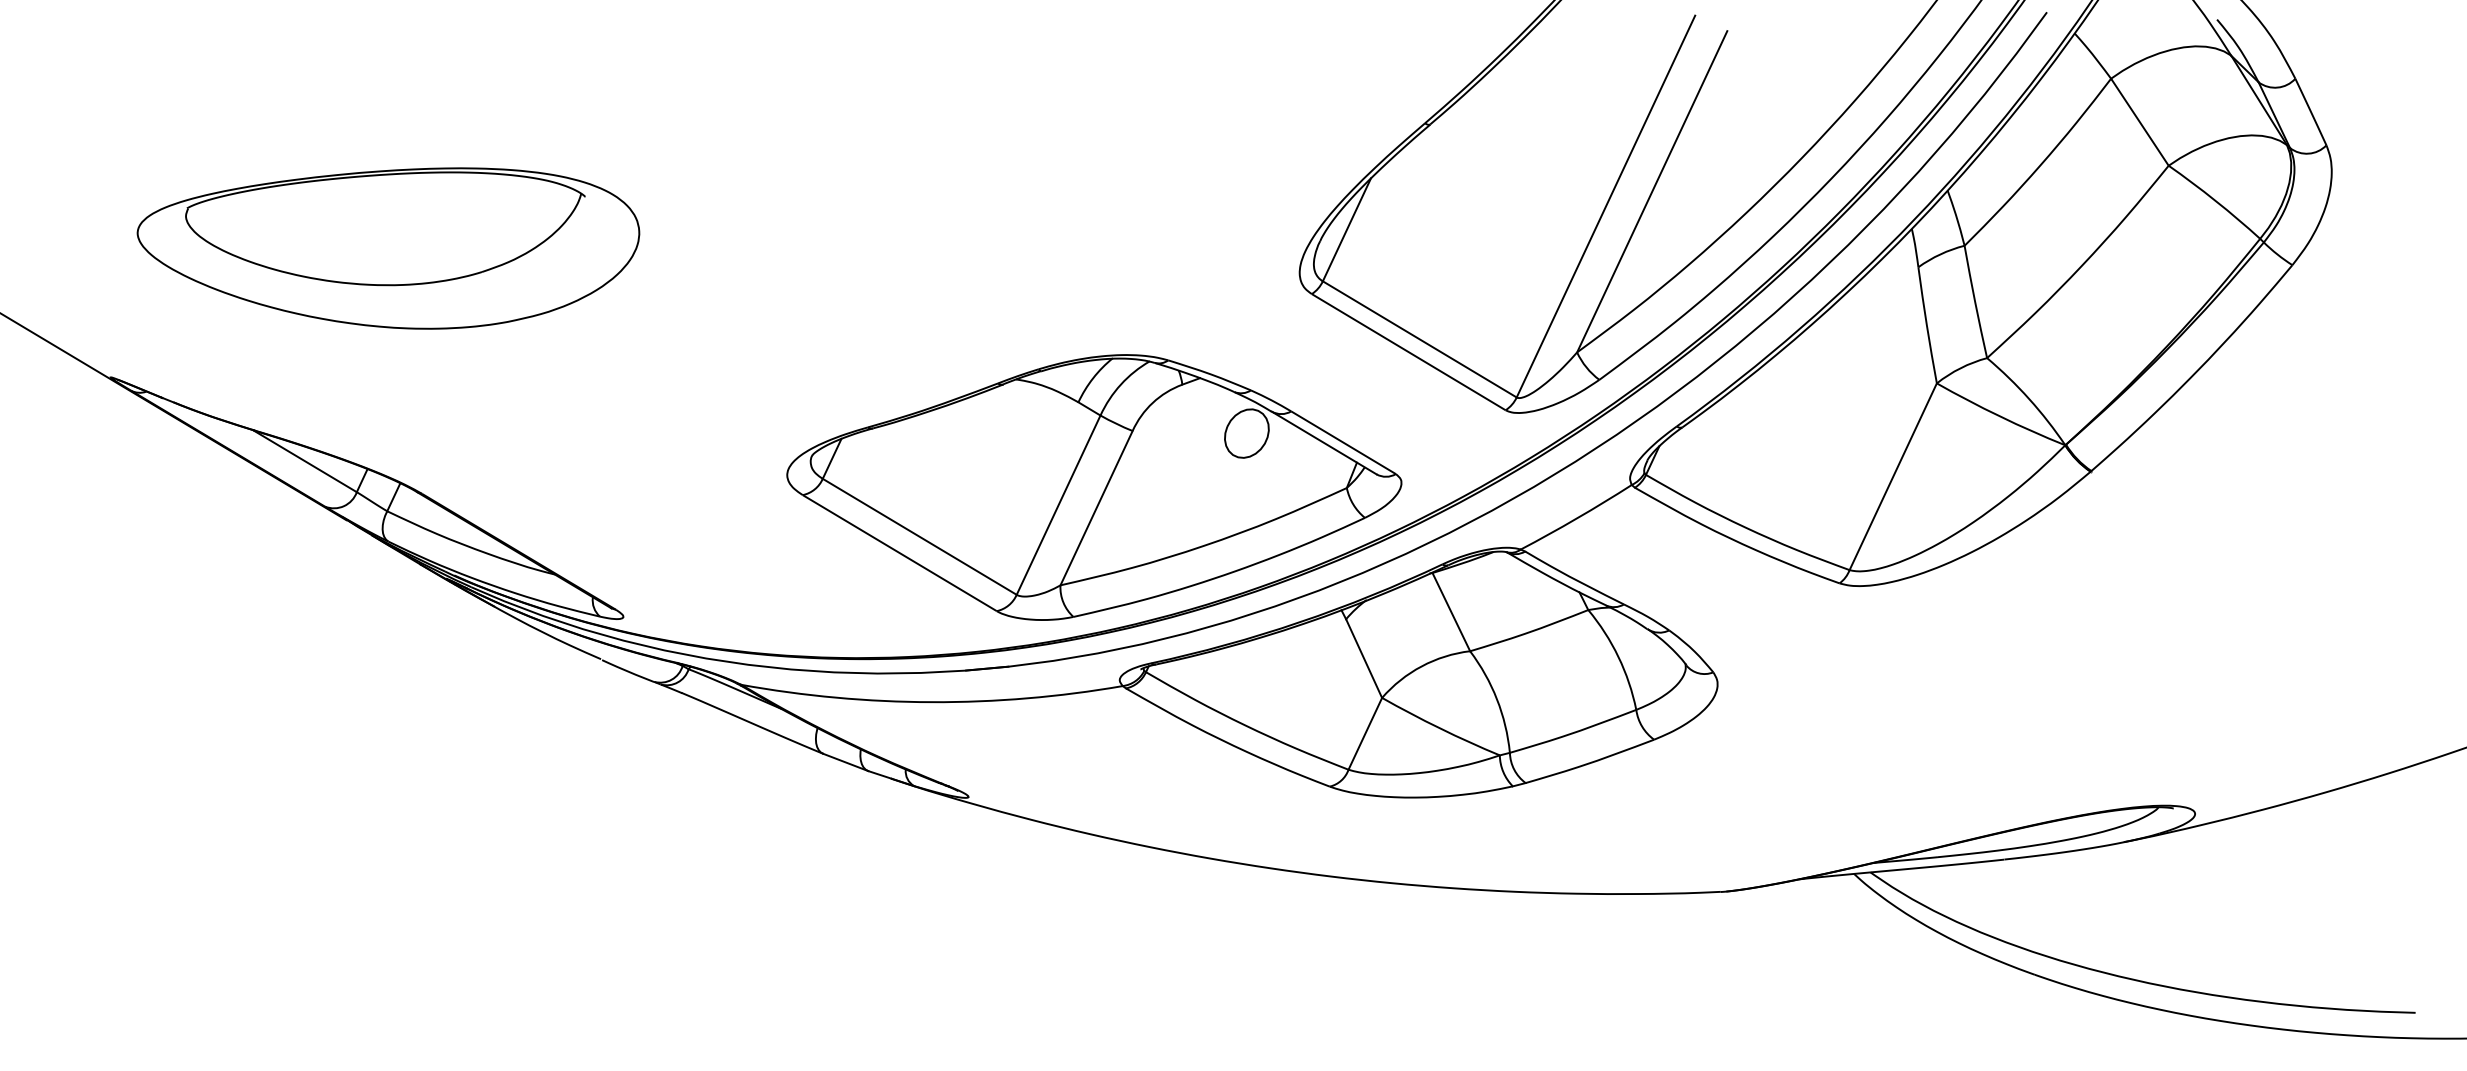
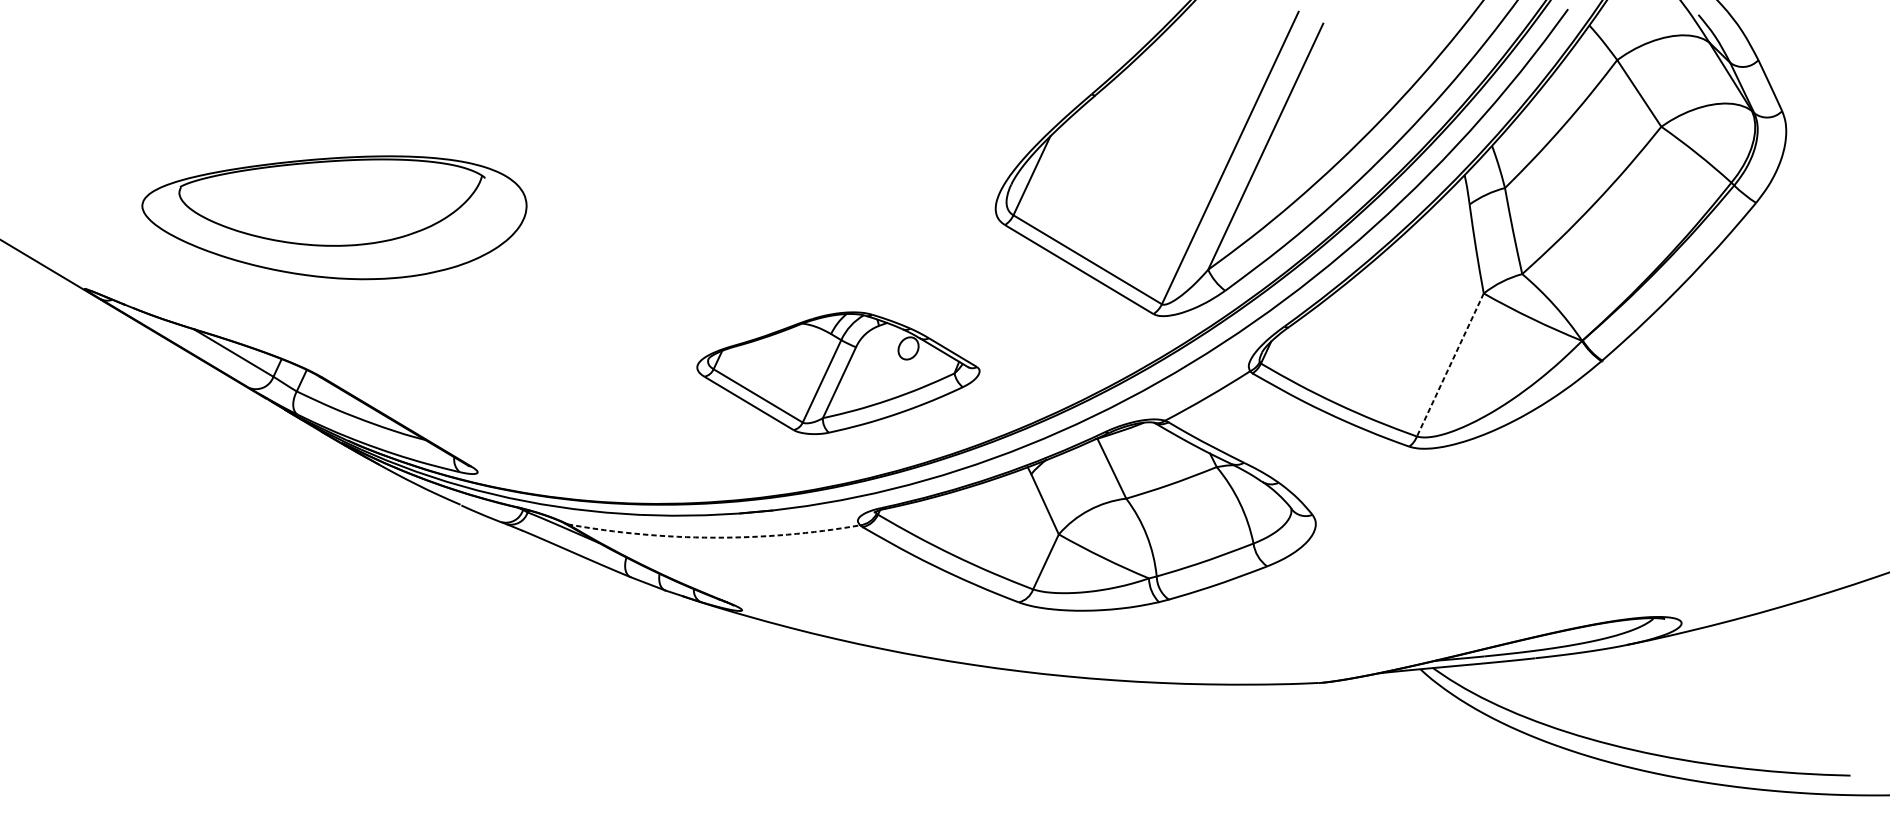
part: (388, 248) -> (334, 217), moved
line: (1893, 477) -> (1450, 365), solid -> dashed
part: (1094, 487) -> (838, 373), size x0.6
arc: (931, 702) -> (713, 537), solid -> dashed

